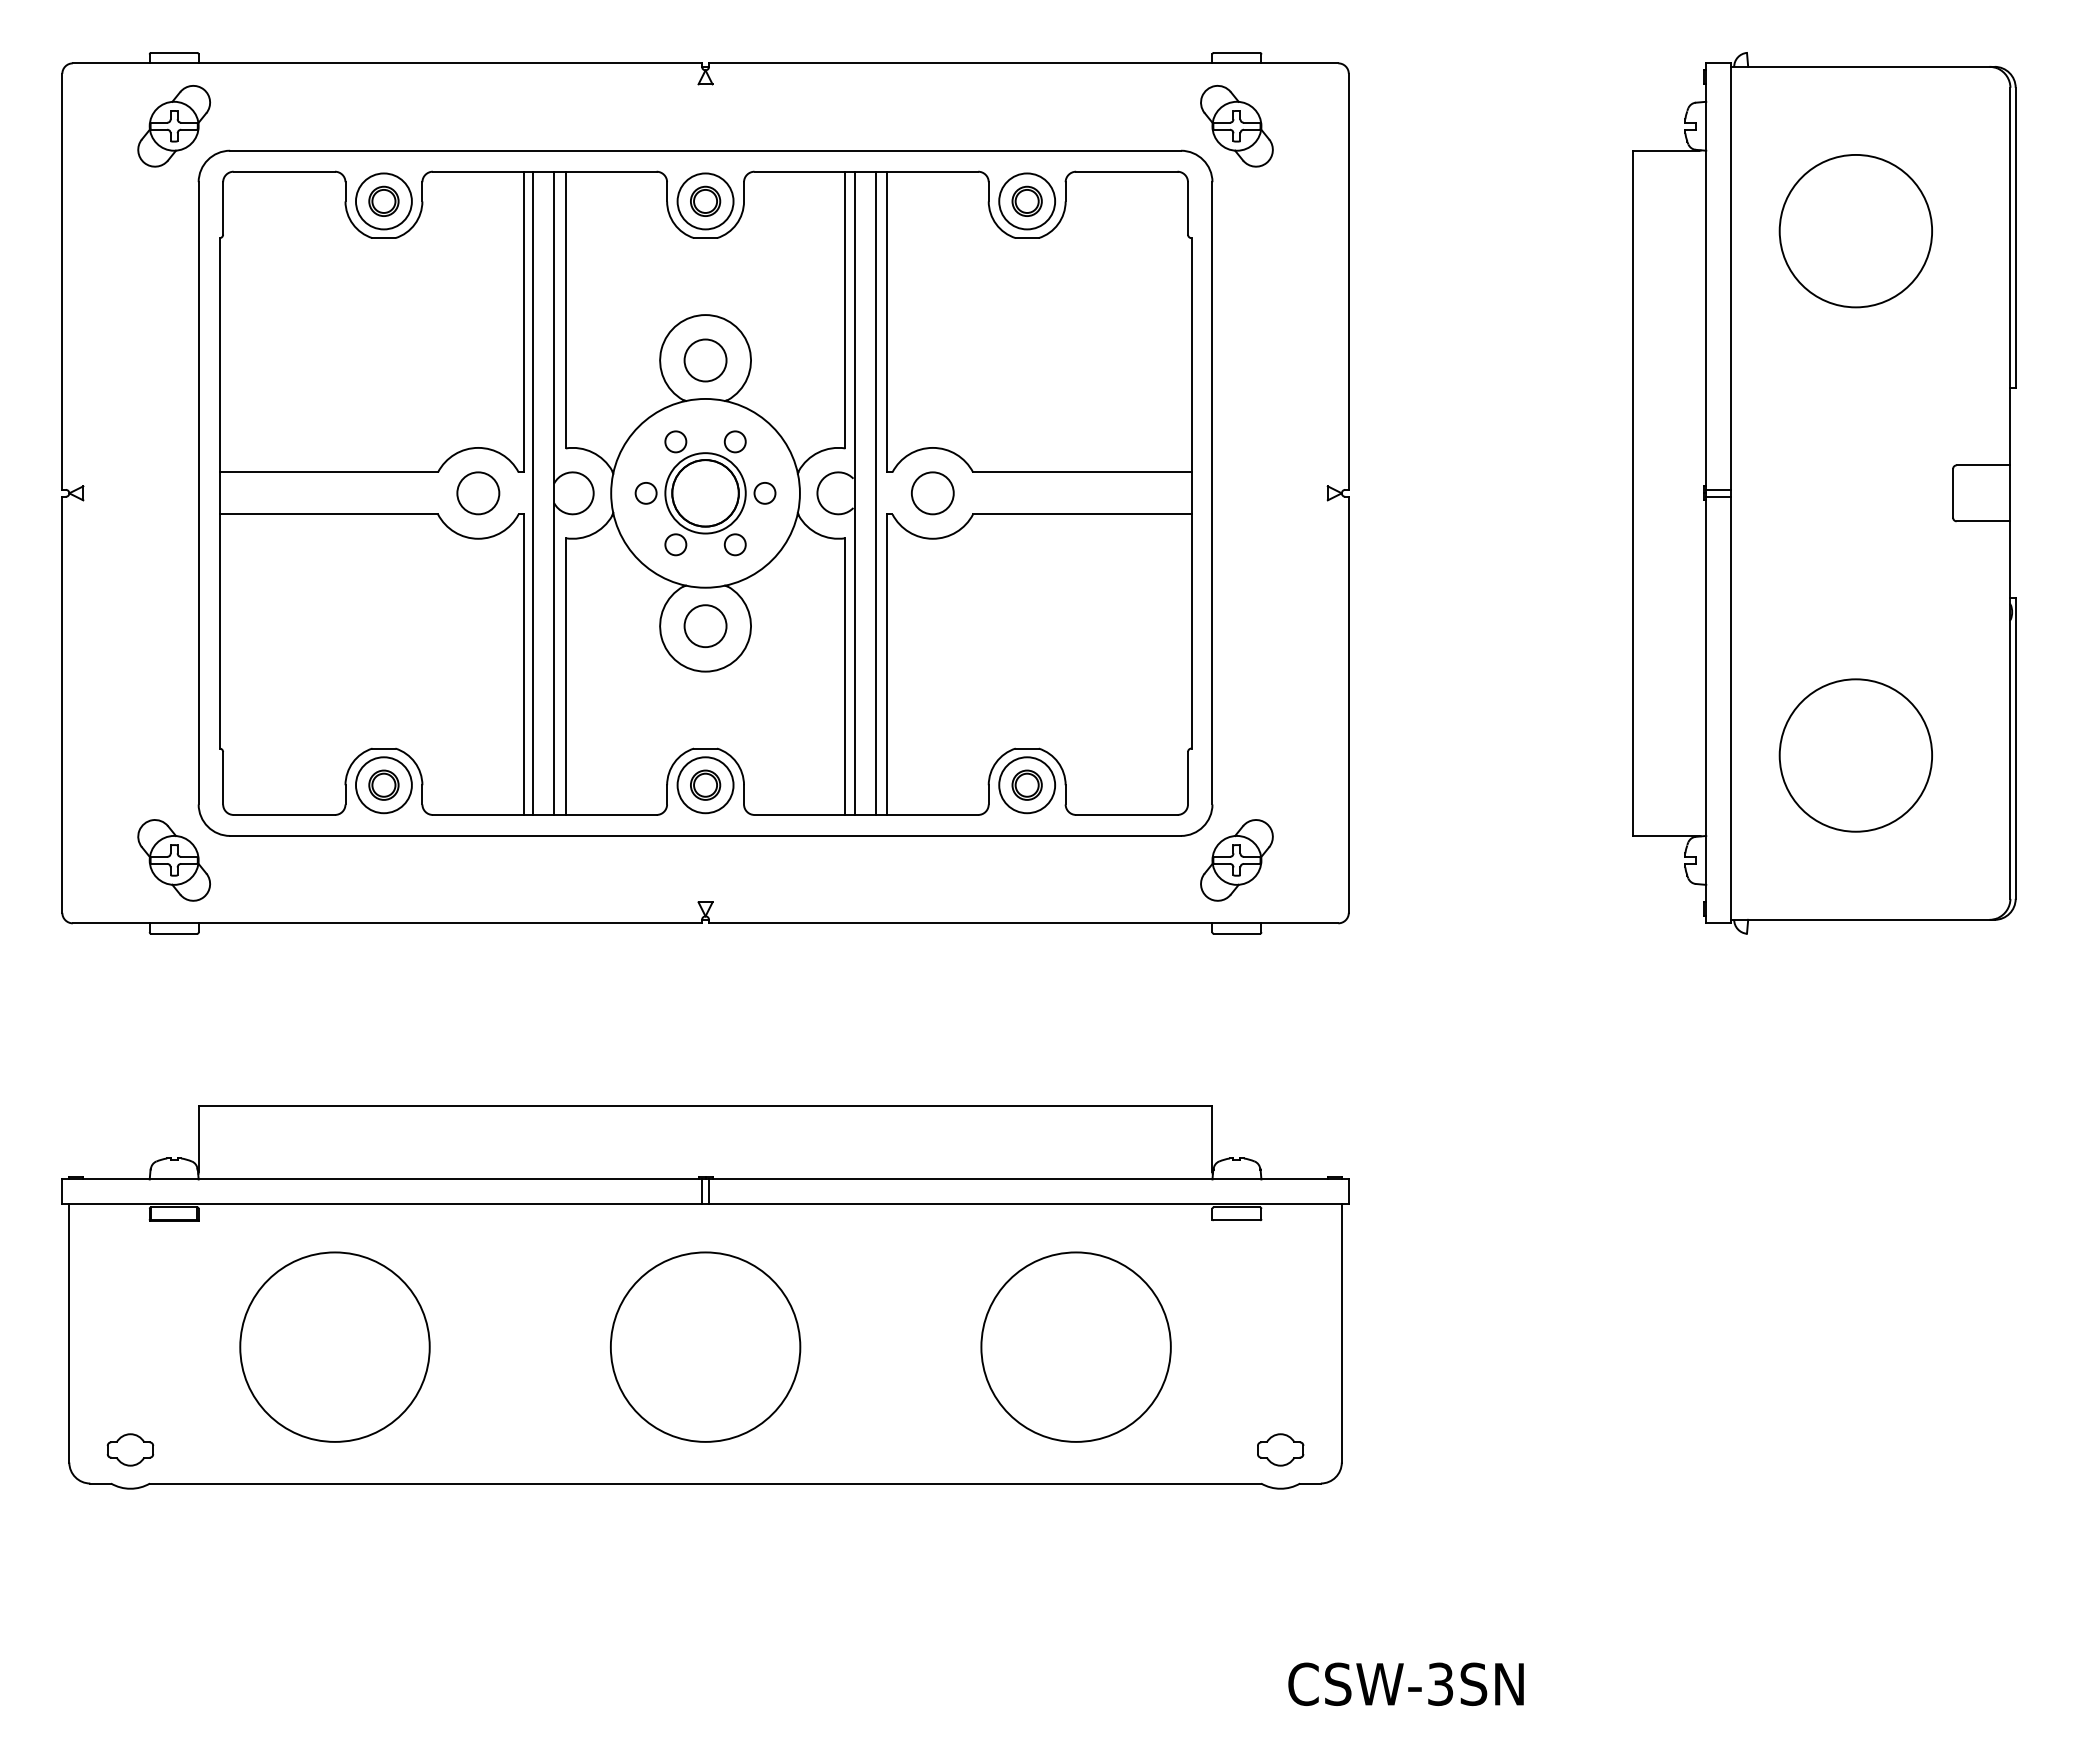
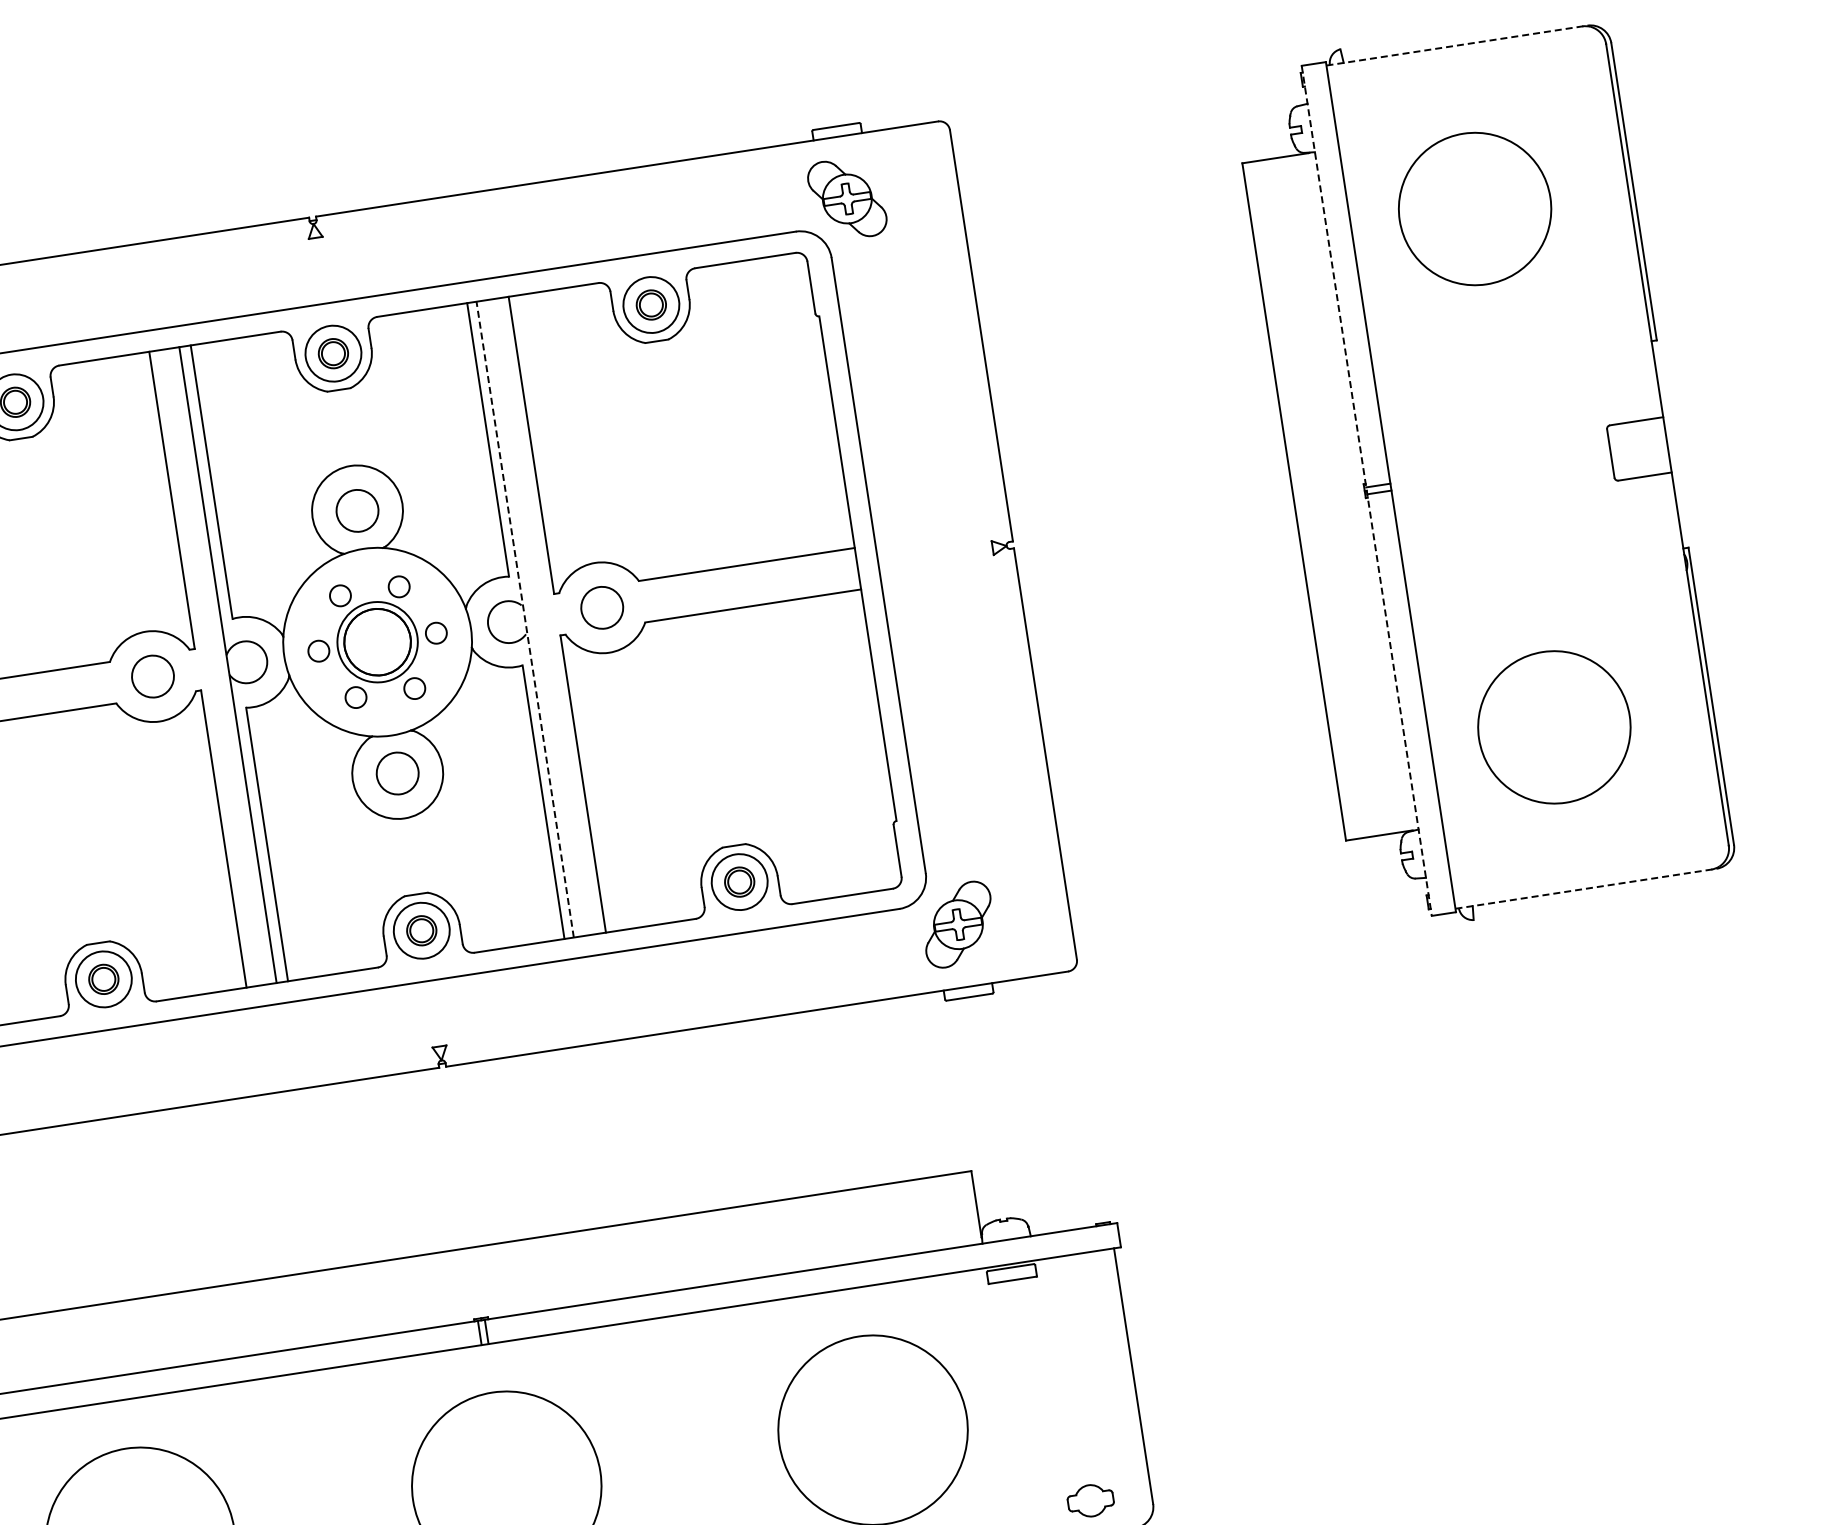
line: (1863, 66) -> (1457, 45), solid -> dashed
line: (533, 492) -> (207, 667), removed
line: (875, 492) -> (545, 615), removed
line: (854, 493) -> (524, 619), solid -> dashed
line: (1706, 493) -> (1367, 490), solid -> dashed
line: (1863, 919) -> (1586, 888), solid -> dashed

